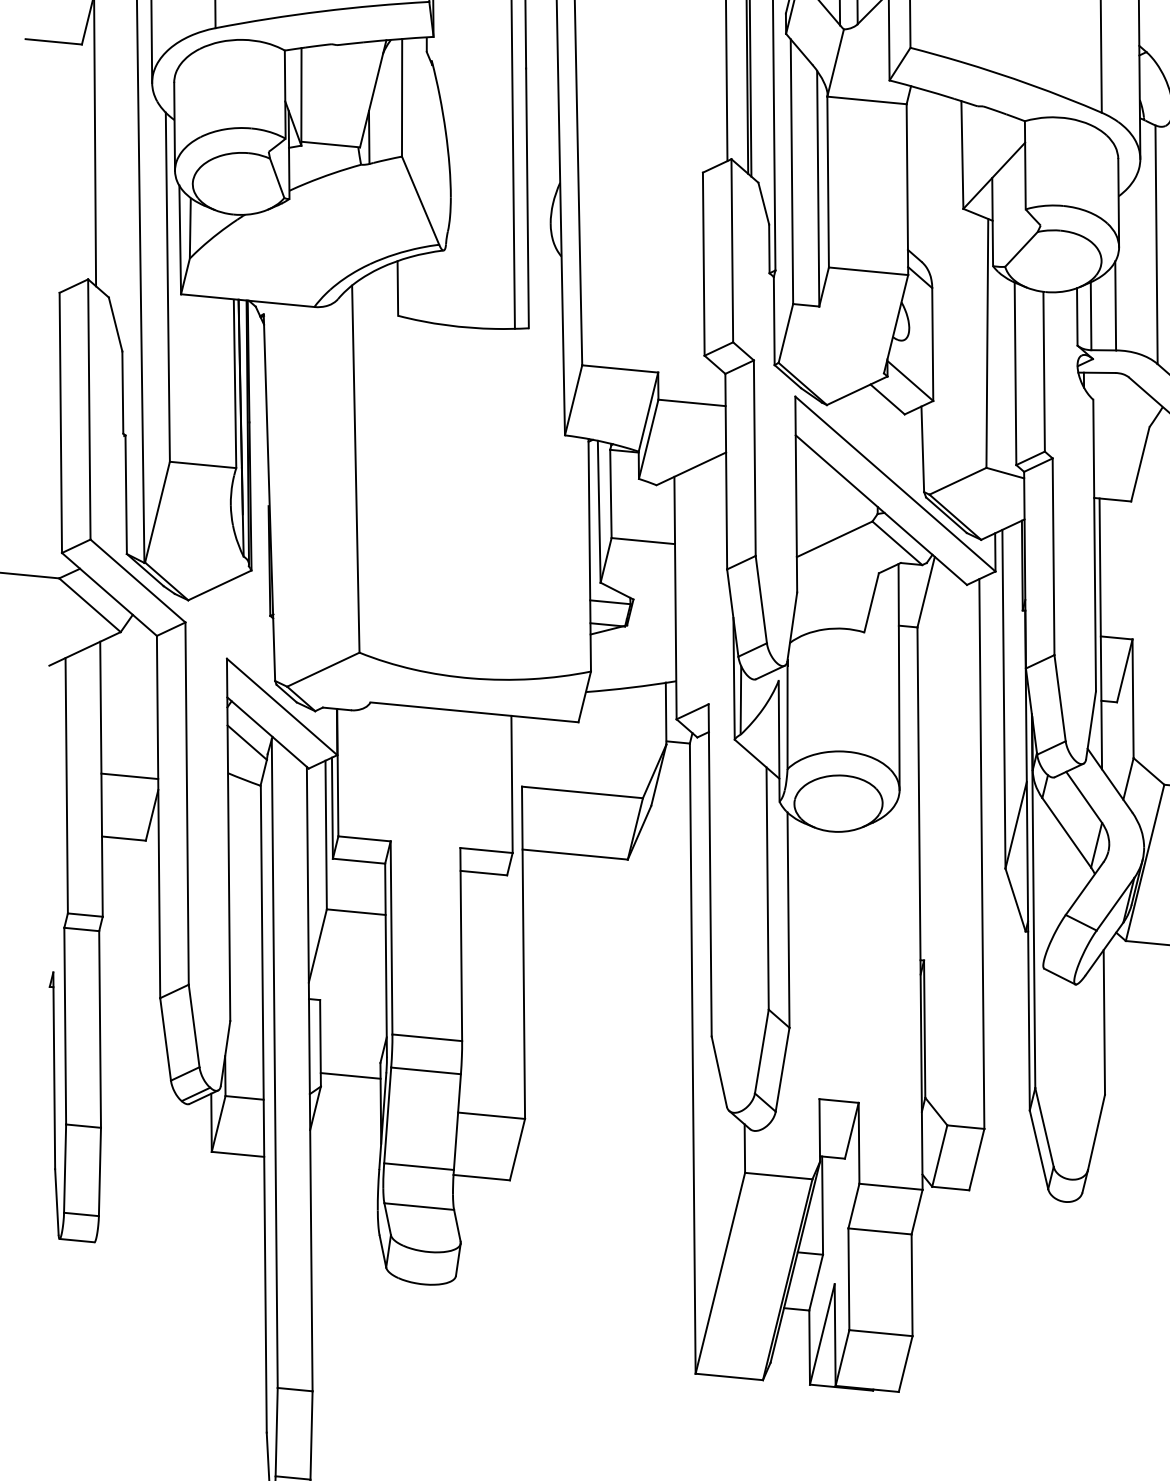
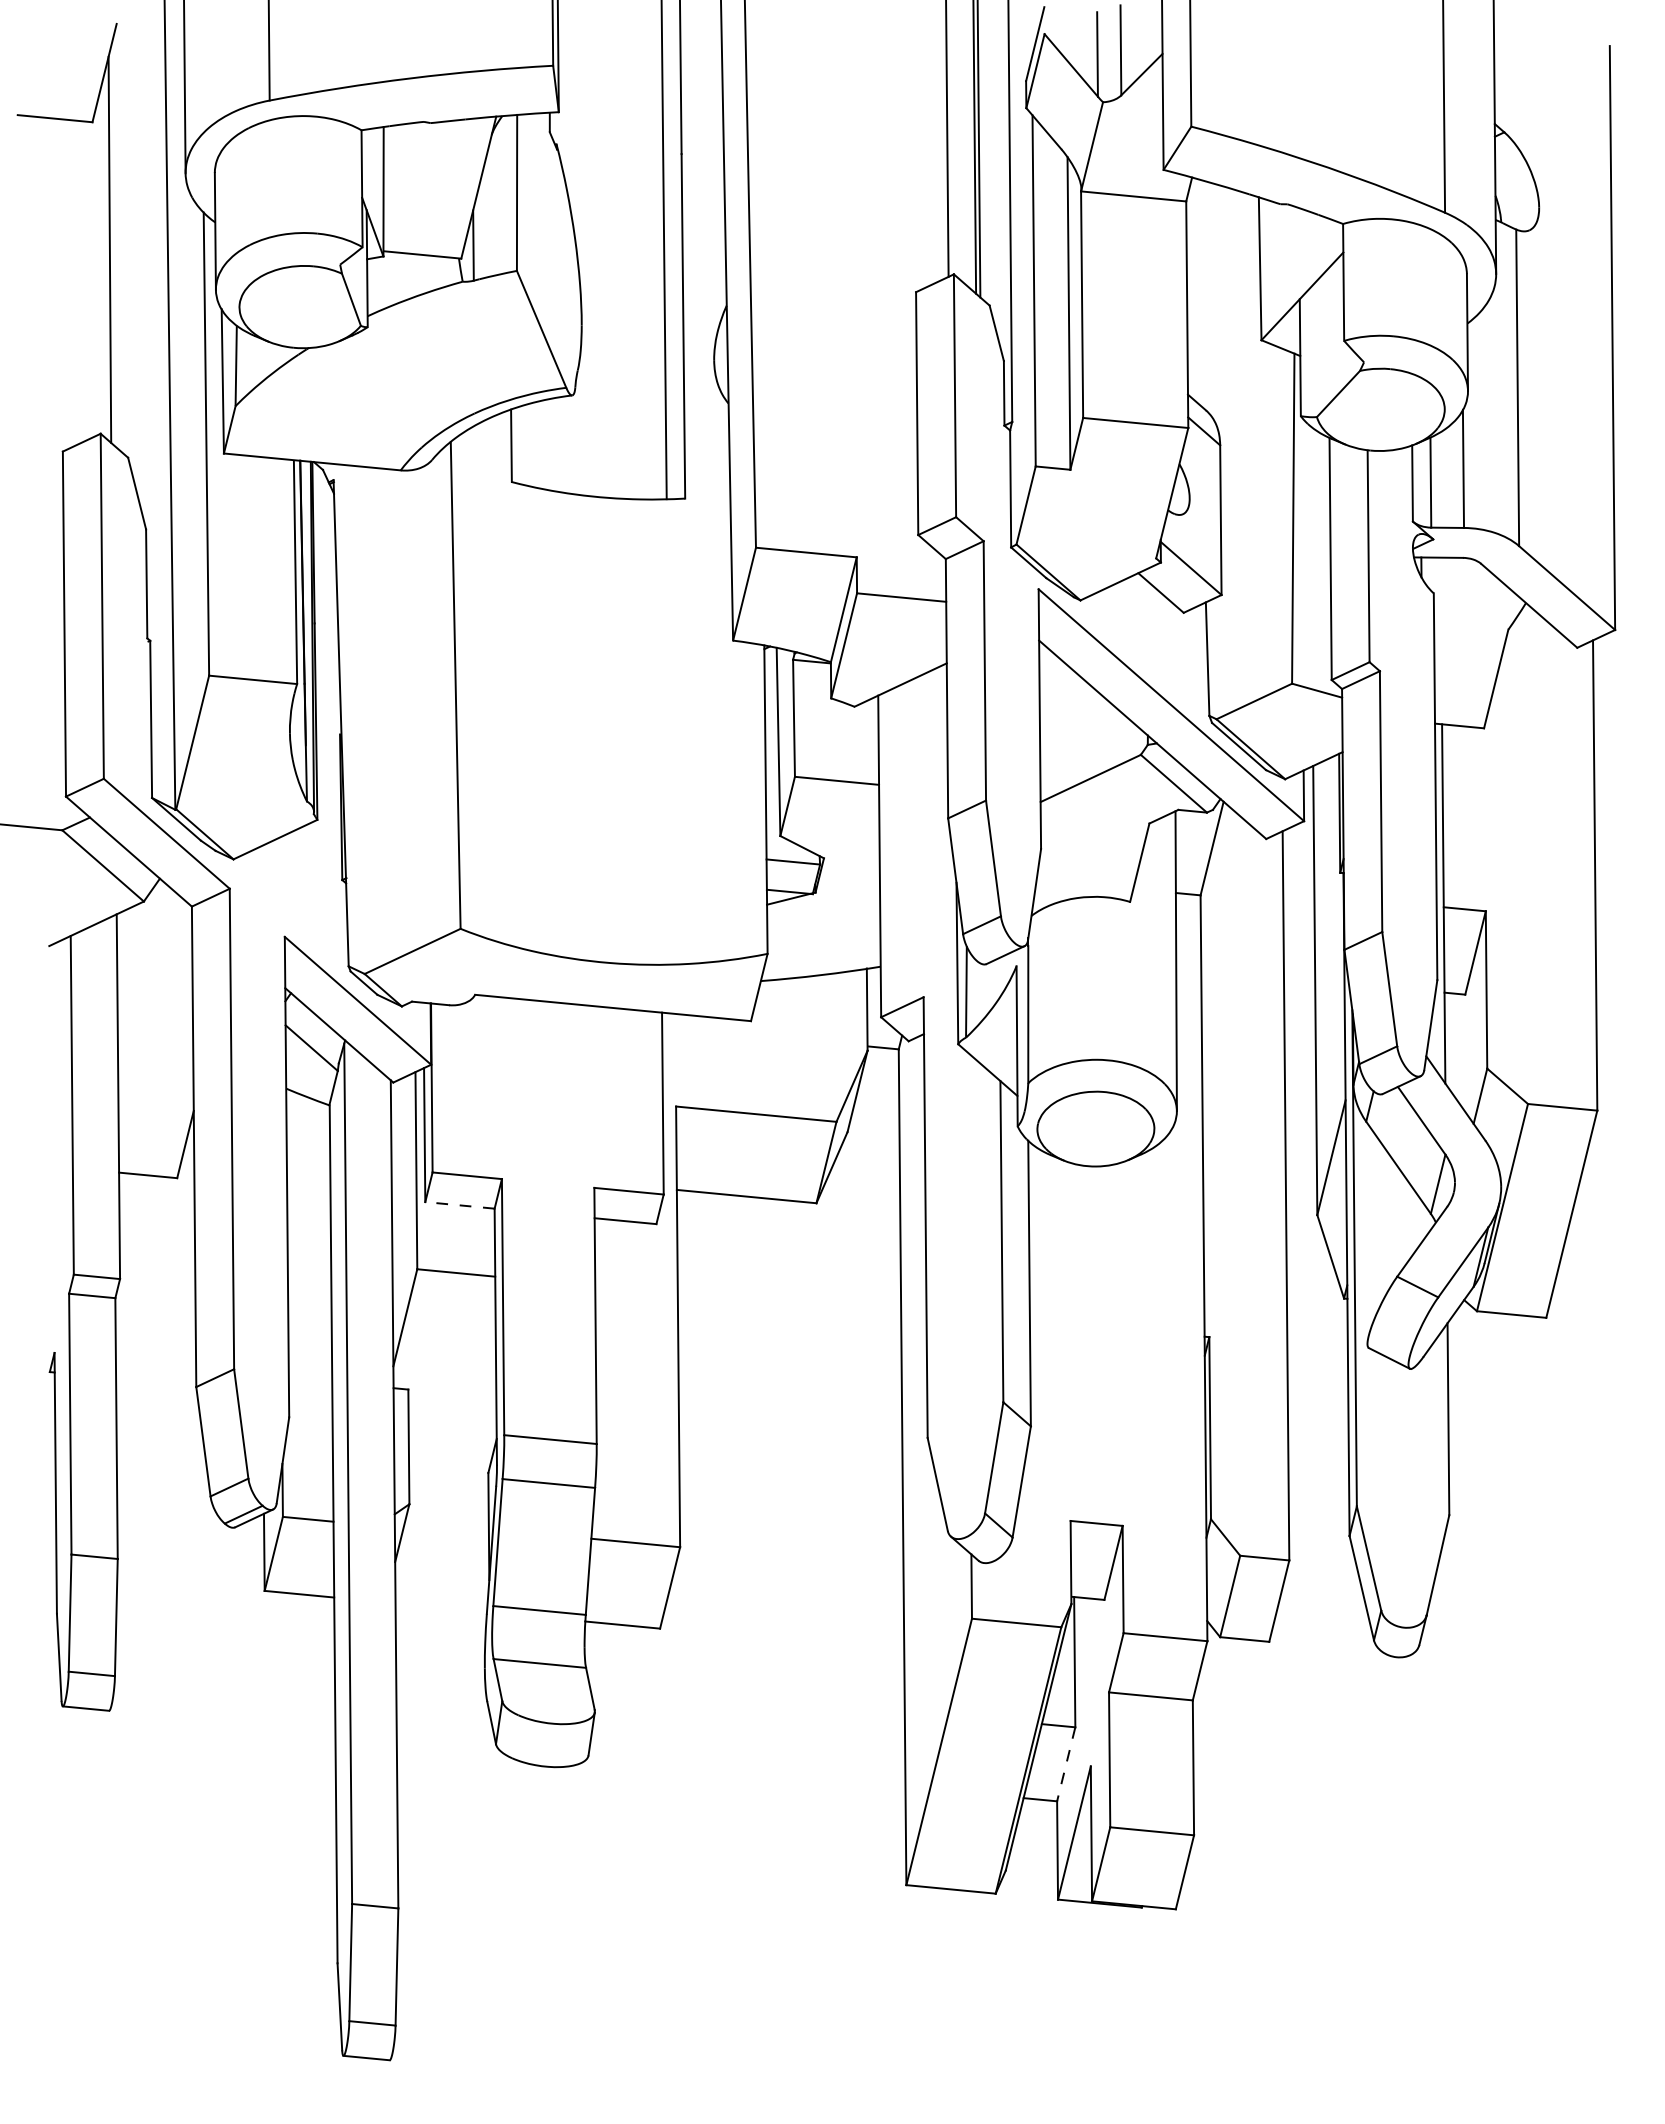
line: (129, 776) -> (155, 1092), removed
line: (358, 861) -> (459, 1205), solid -> dashed
line: (350, 1075) -> (448, 1489), removed
line: (816, 1282) -> (1066, 1764), solid -> dashed

